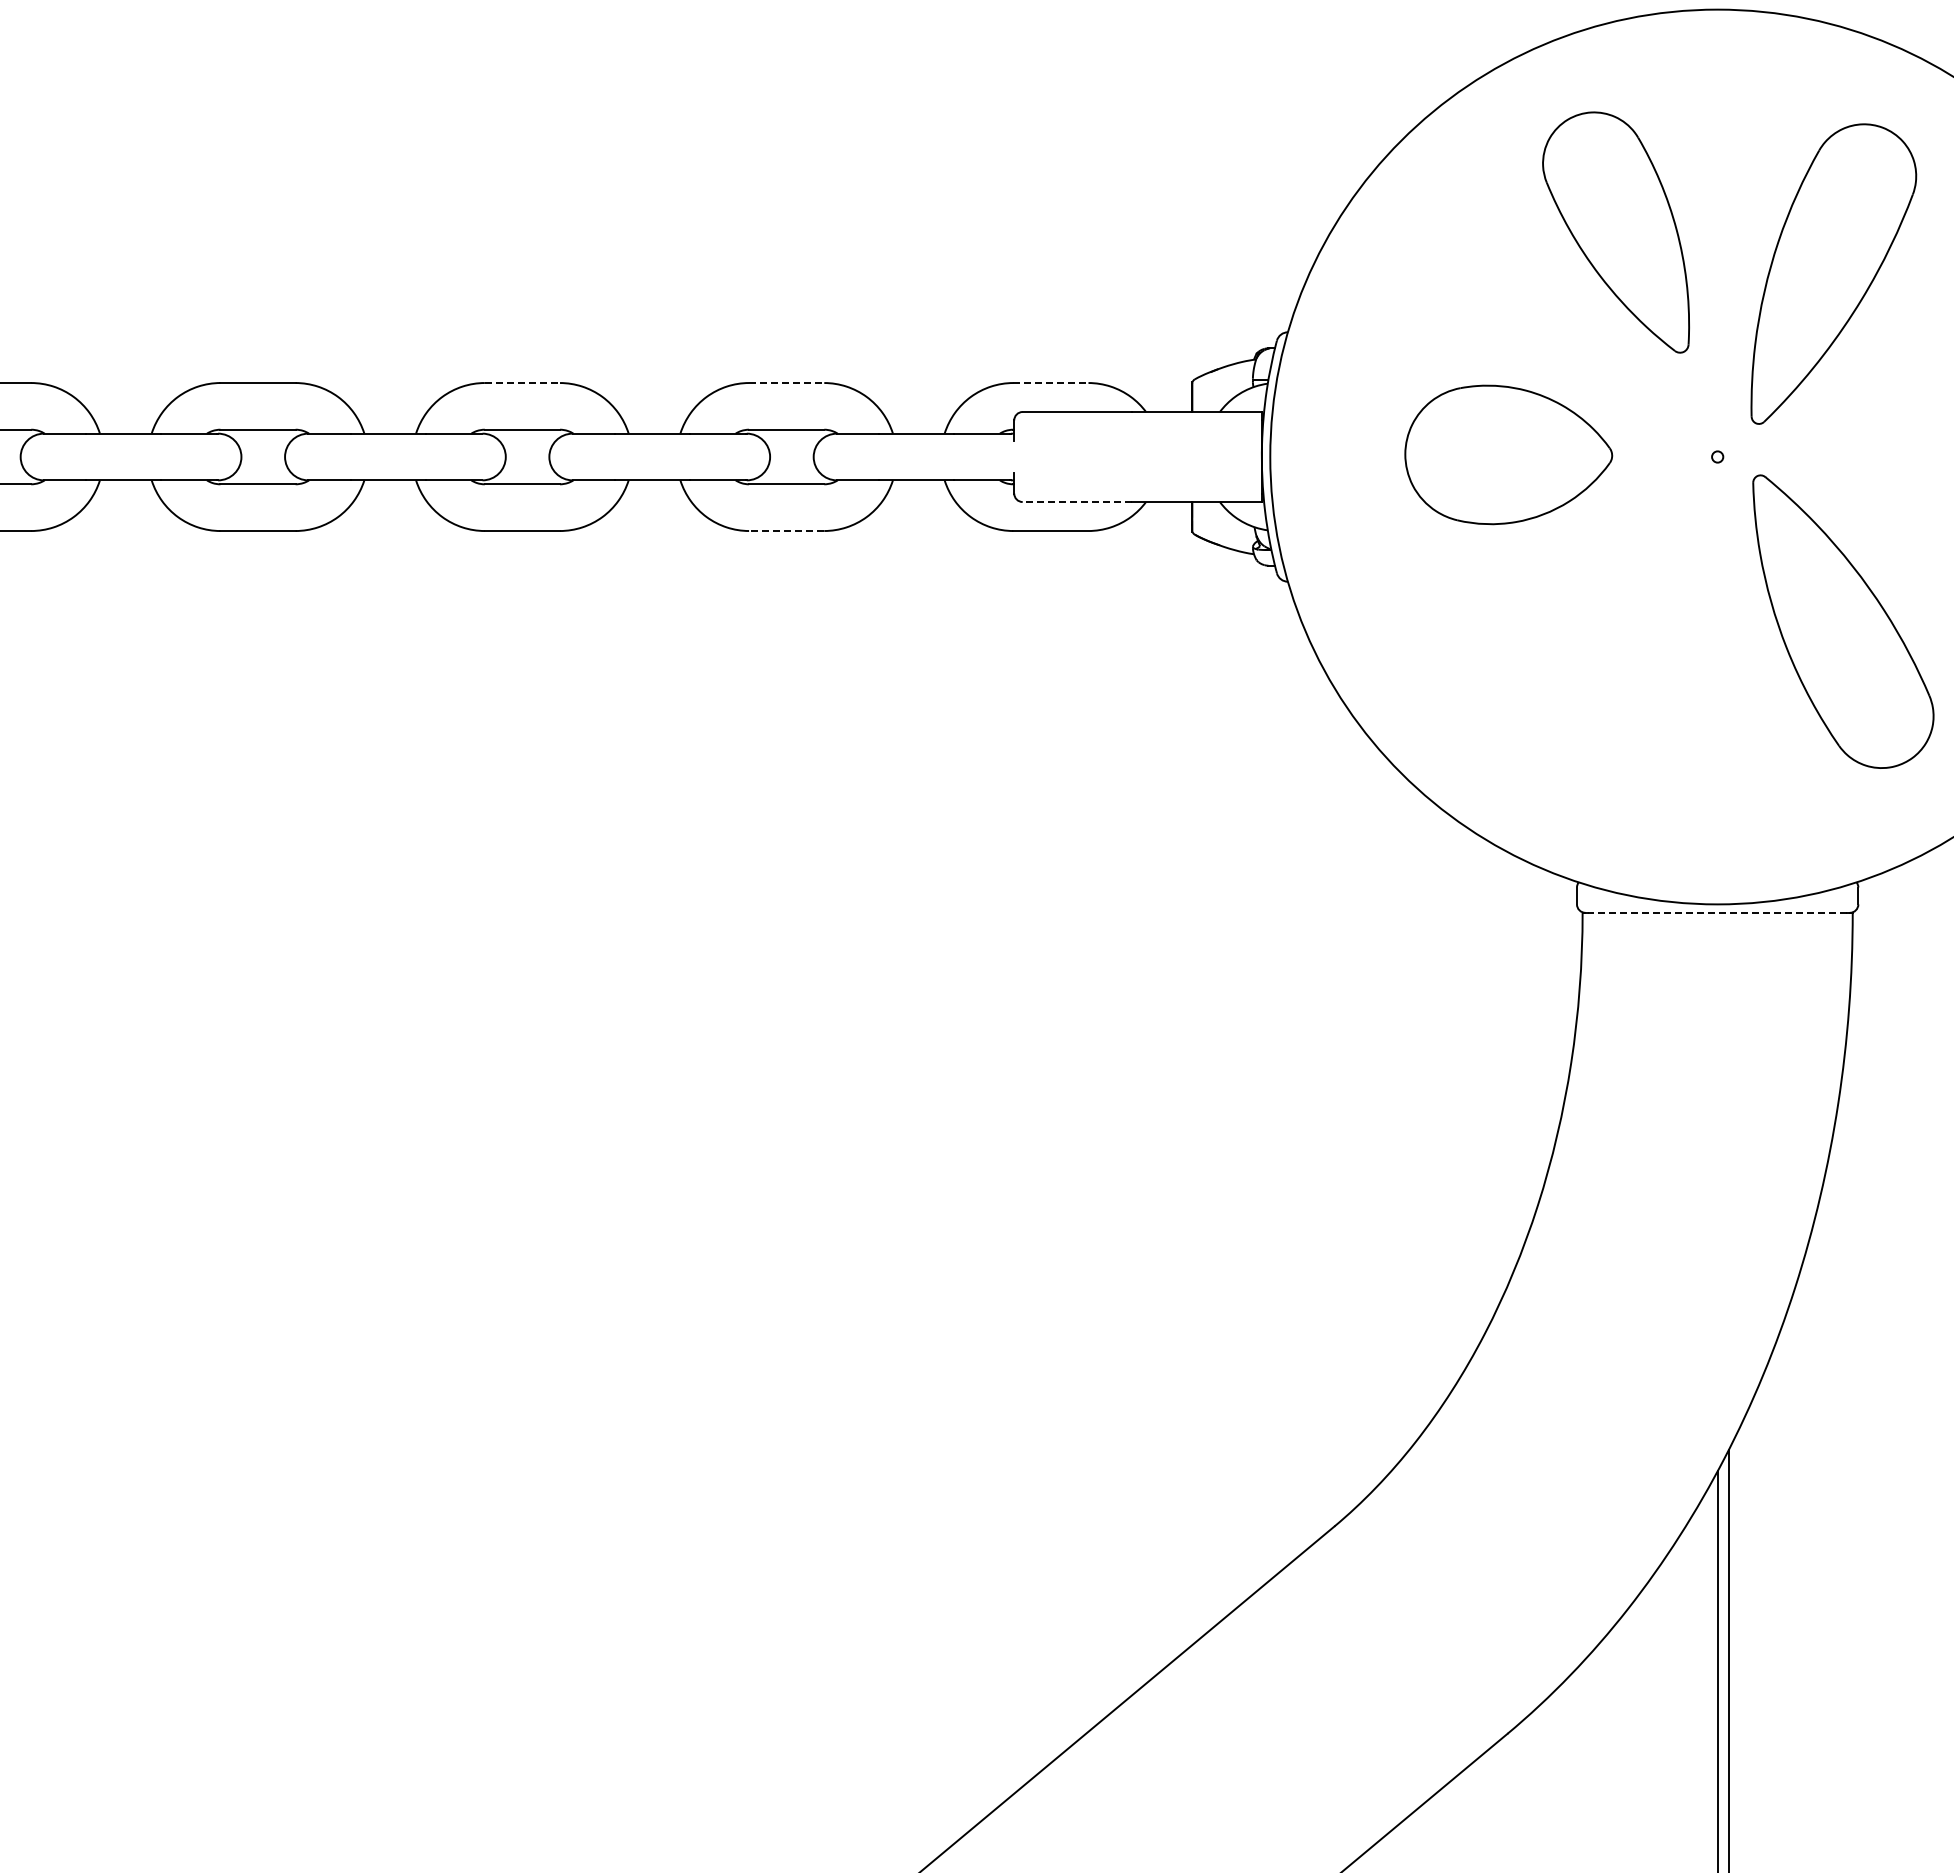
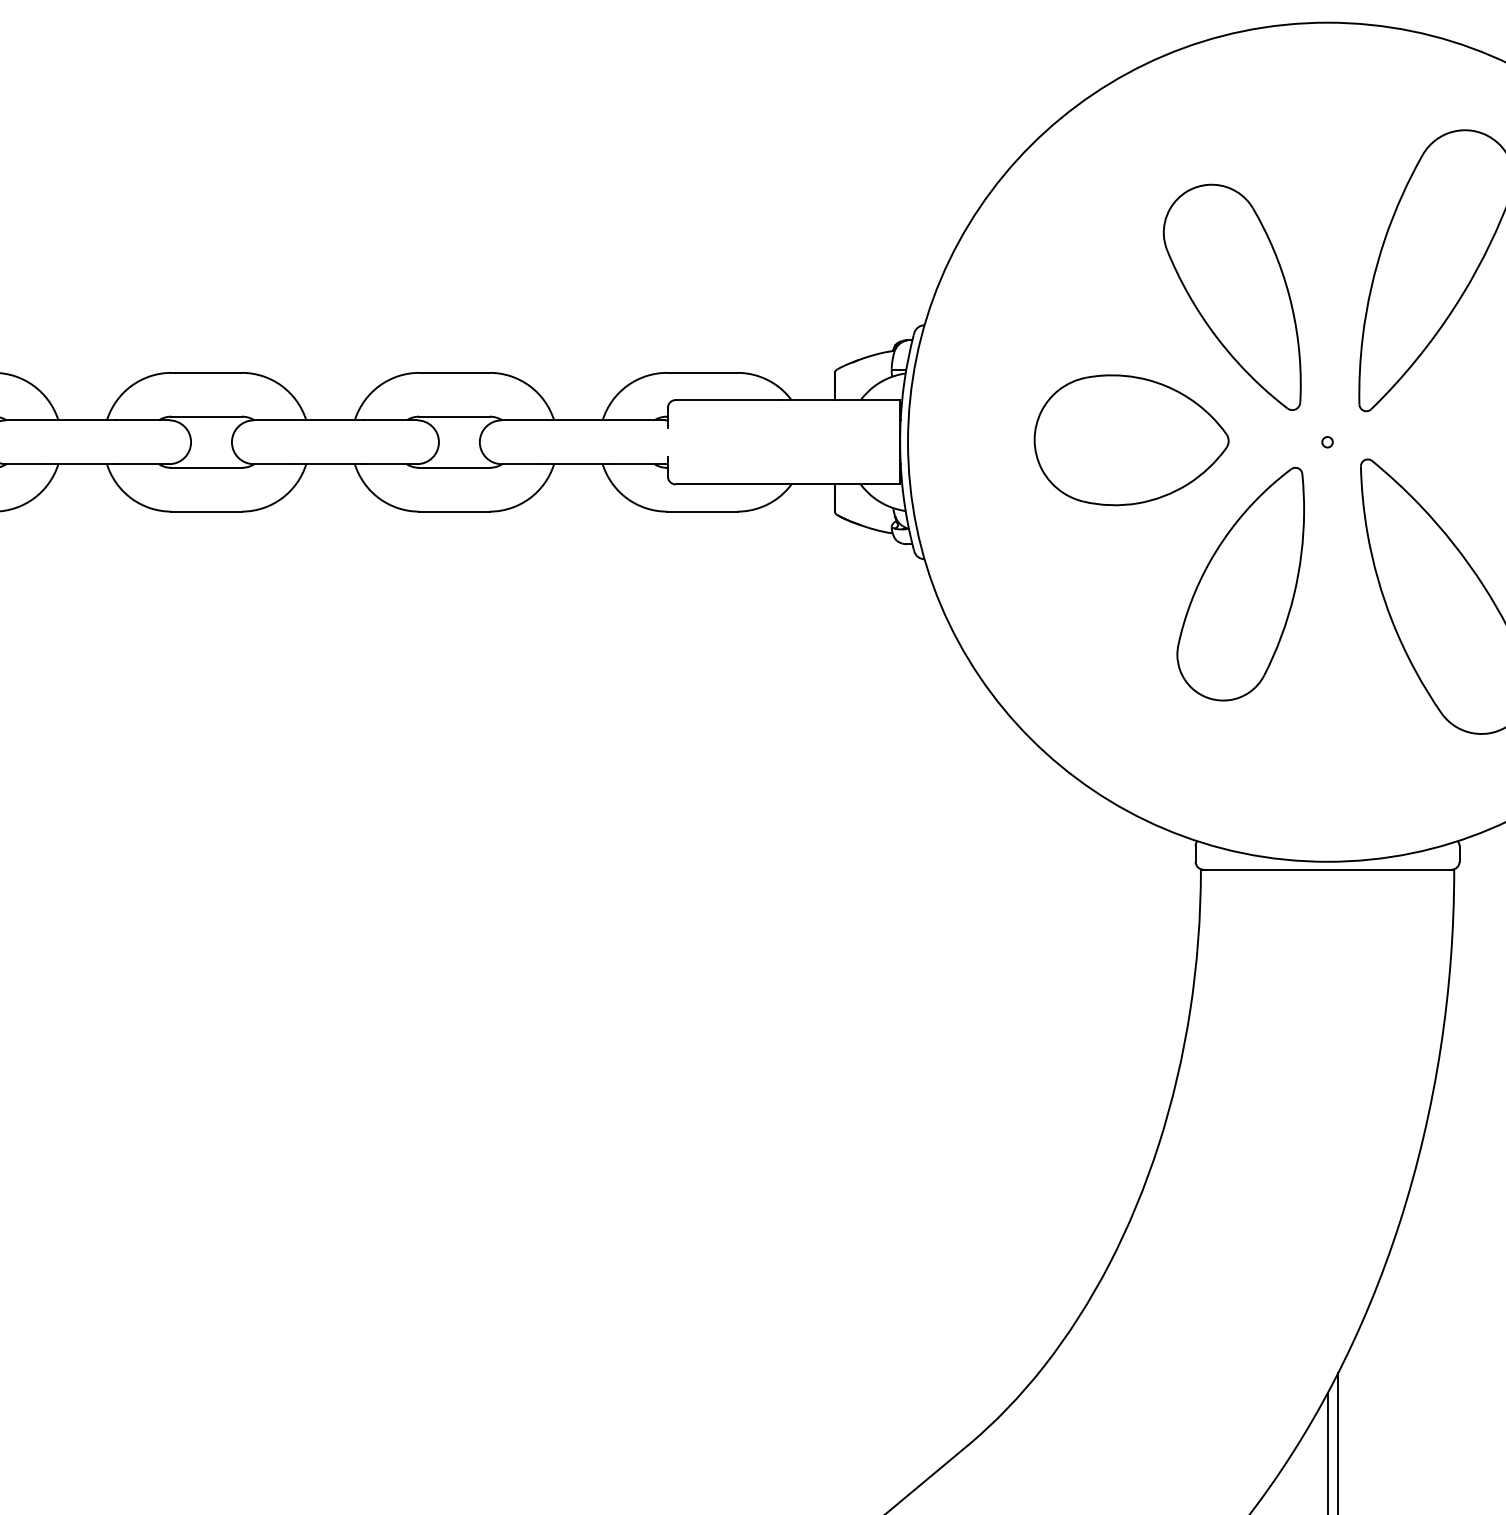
part: (1615, 232) -> (1231, 297), moved
line: (522, 383) -> (206, 373), dashed -> solid
line: (786, 383) -> (454, 373), dashed -> solid
line: (1050, 383) -> (701, 373), dashed -> solid
line: (1077, 502) -> (727, 484), dashed -> solid
line: (786, 531) -> (454, 512), dashed -> solid
part: (1624, 608) -> (1240, 584), added
line: (1717, 912) -> (1327, 869), dashed -> solid

